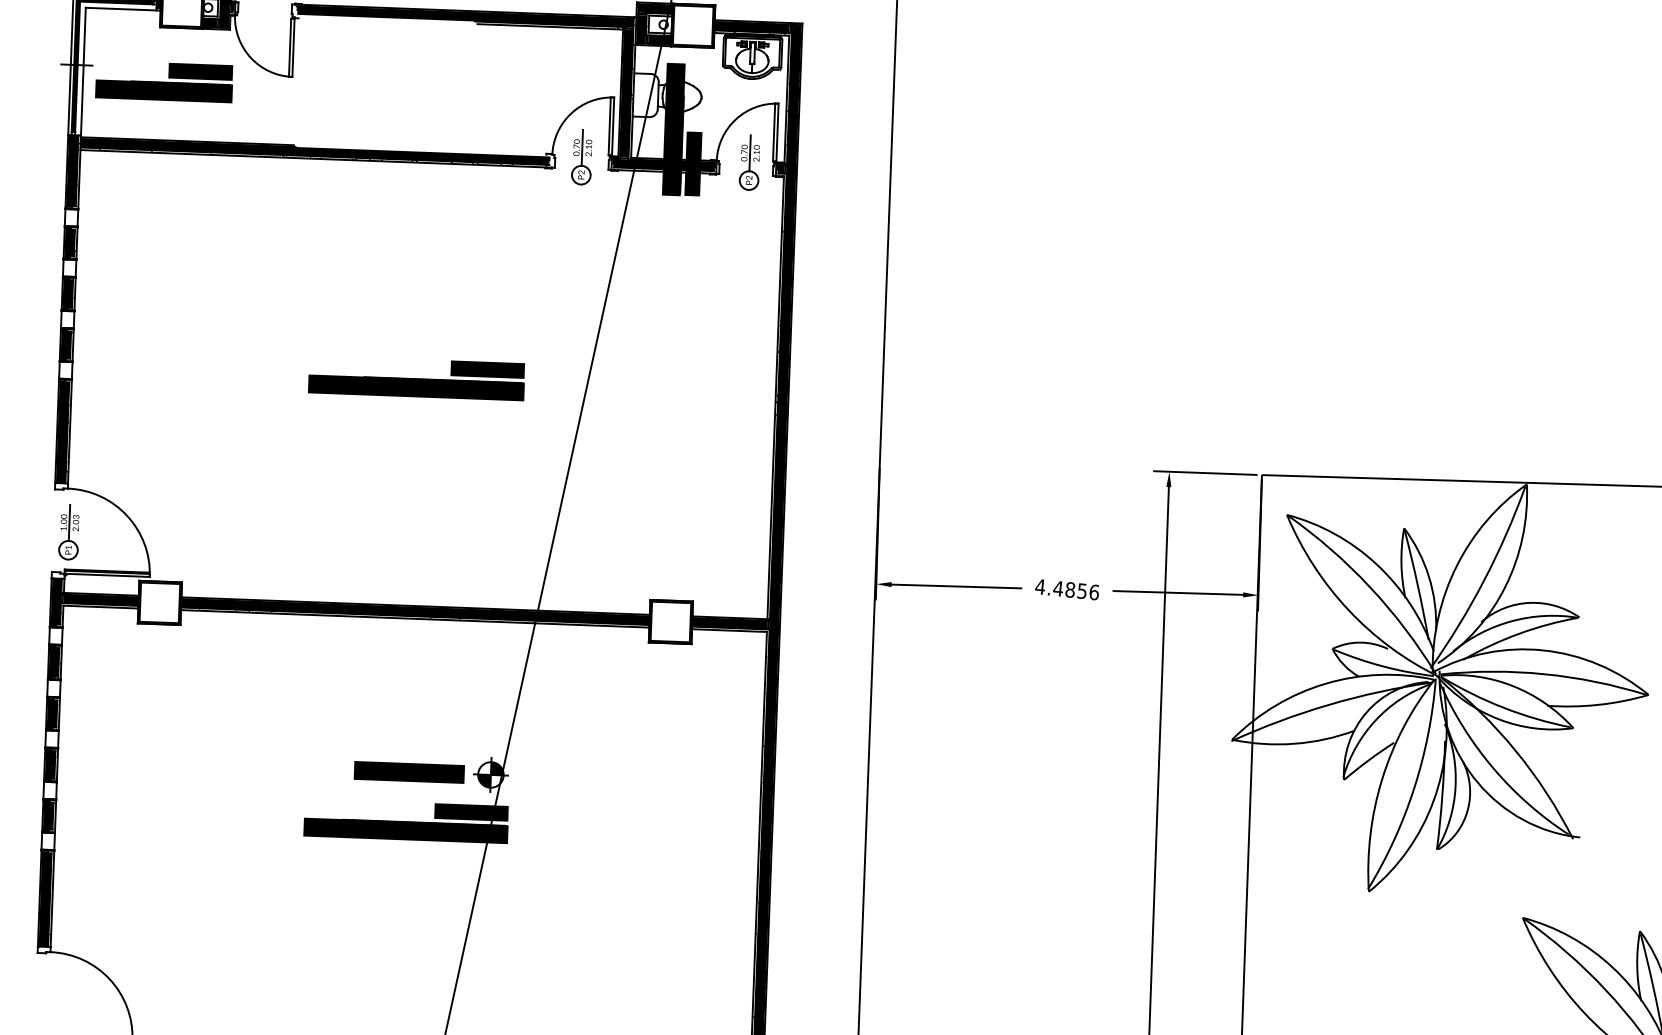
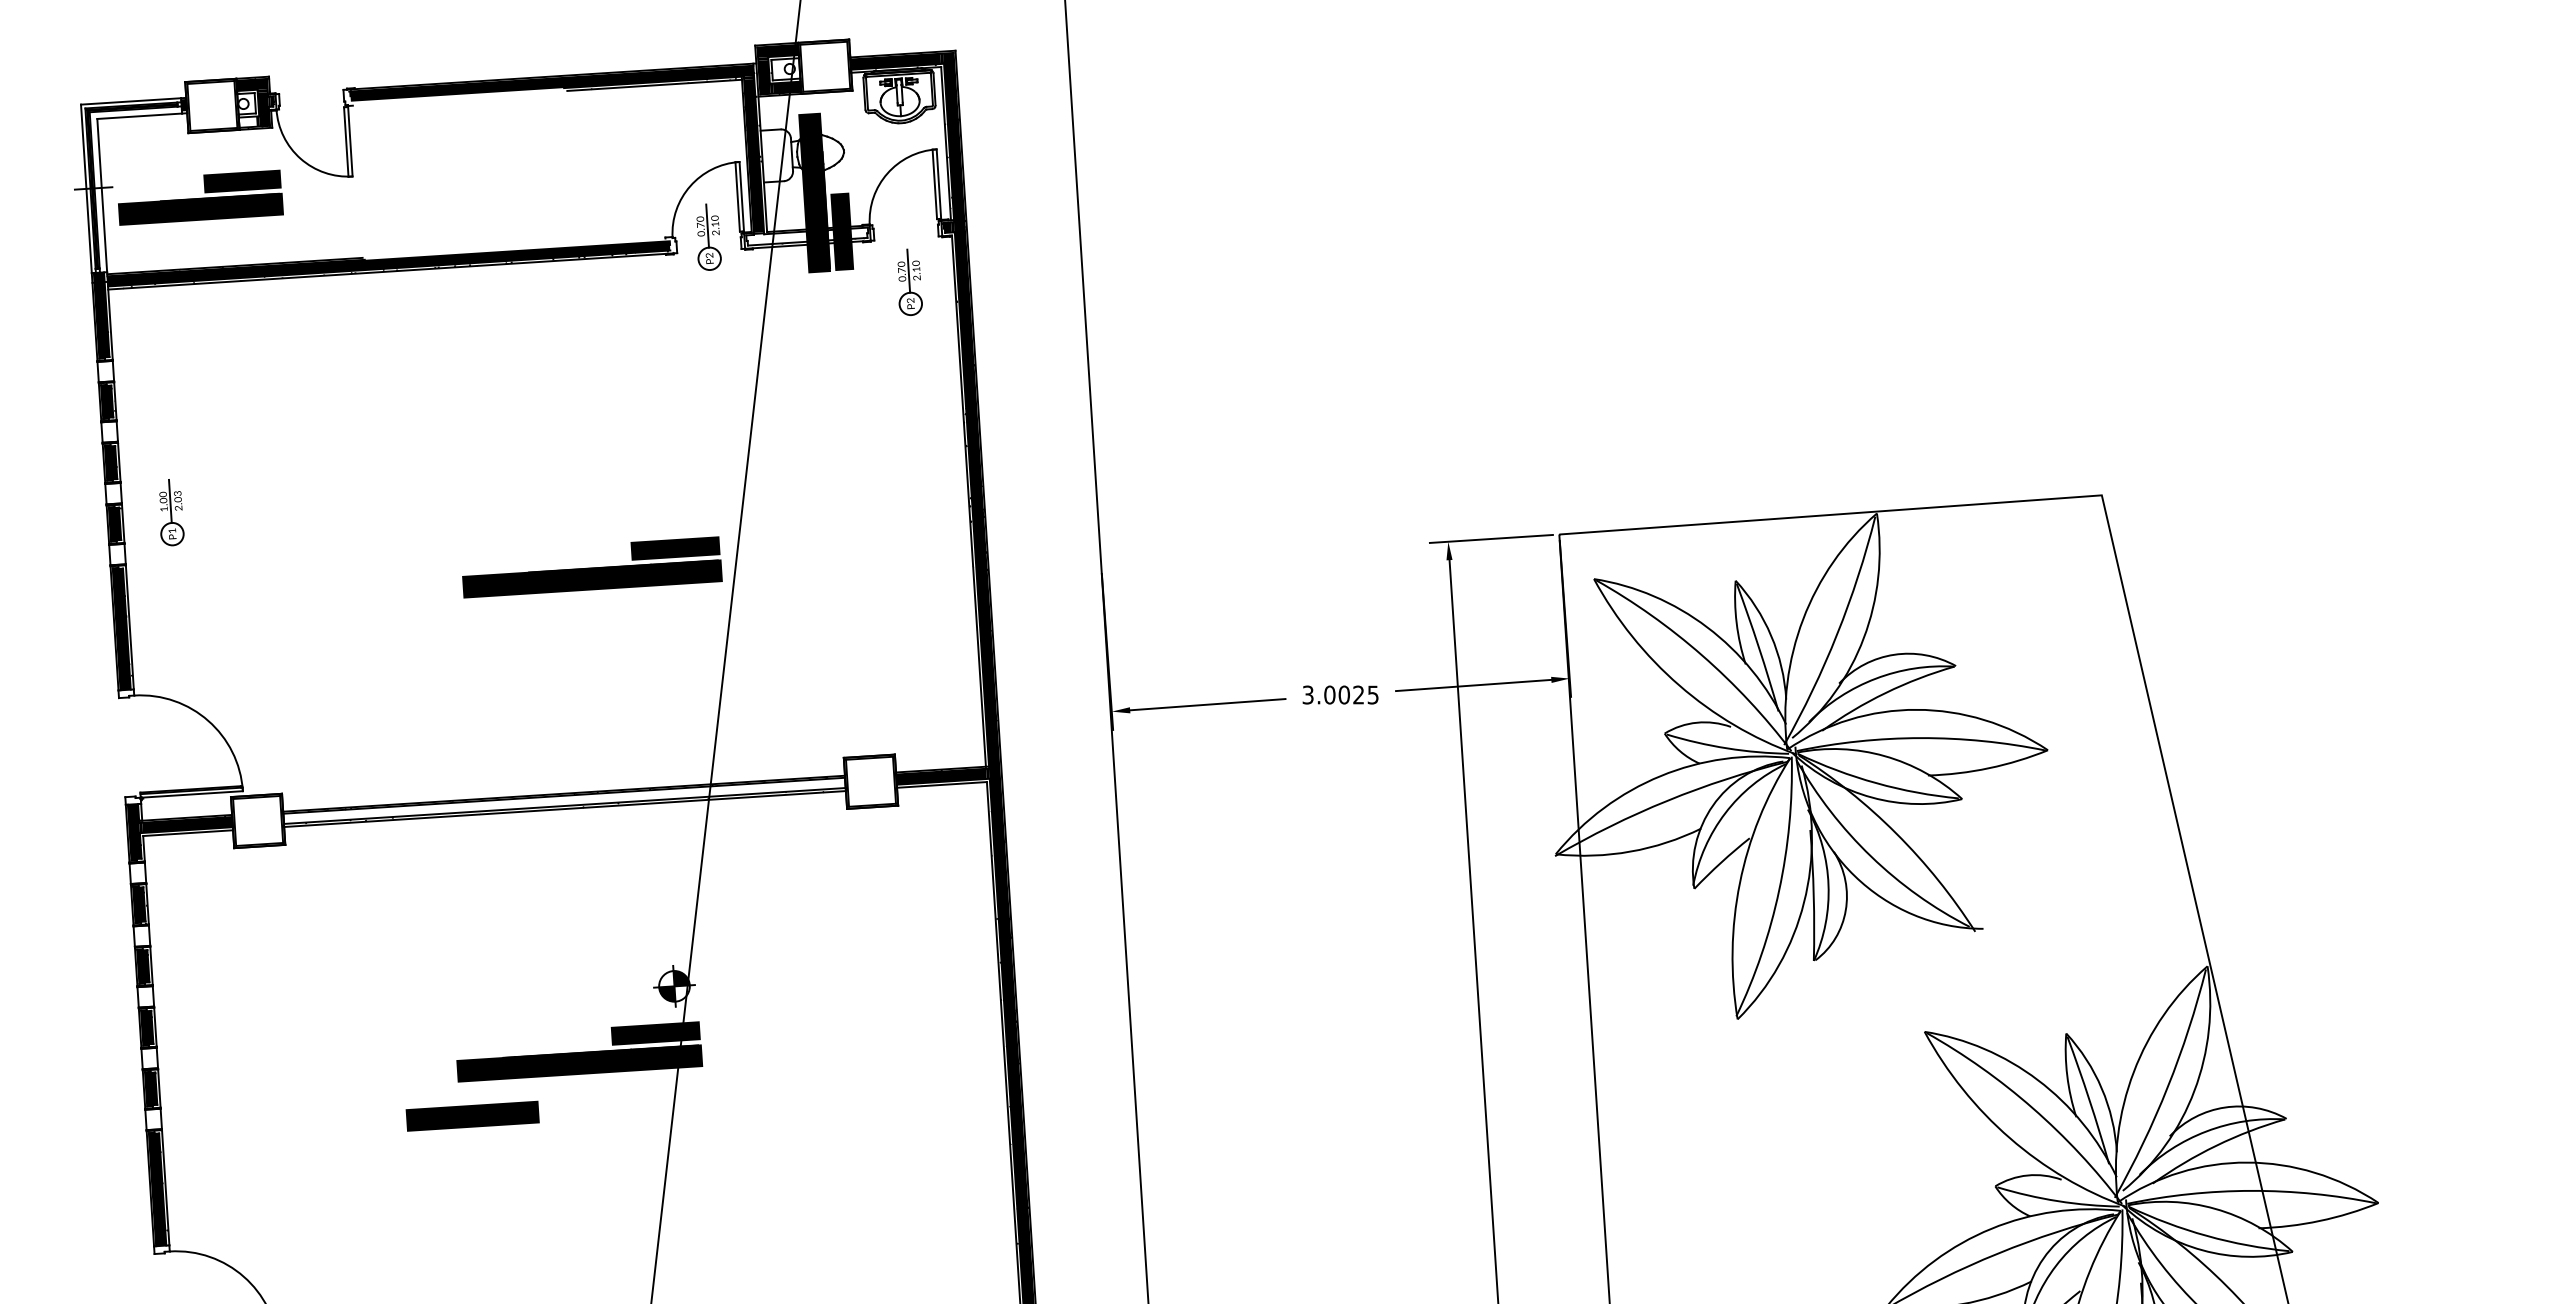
fill: (209, 22) -> (247, 121), removed
part: (749, 161) -> (909, 281), moved
fill: (664, 164) -> (807, 236), removed
part: (417, 378) -> (592, 567), moved
part: (69, 532) -> (171, 512), moved
text: (1067, 589) -> (1340, 694), 4.4856 -> 3.0025
fill: (415, 611) -> (564, 800), removed
text: (409, 771) -> (472, 1115), moved

